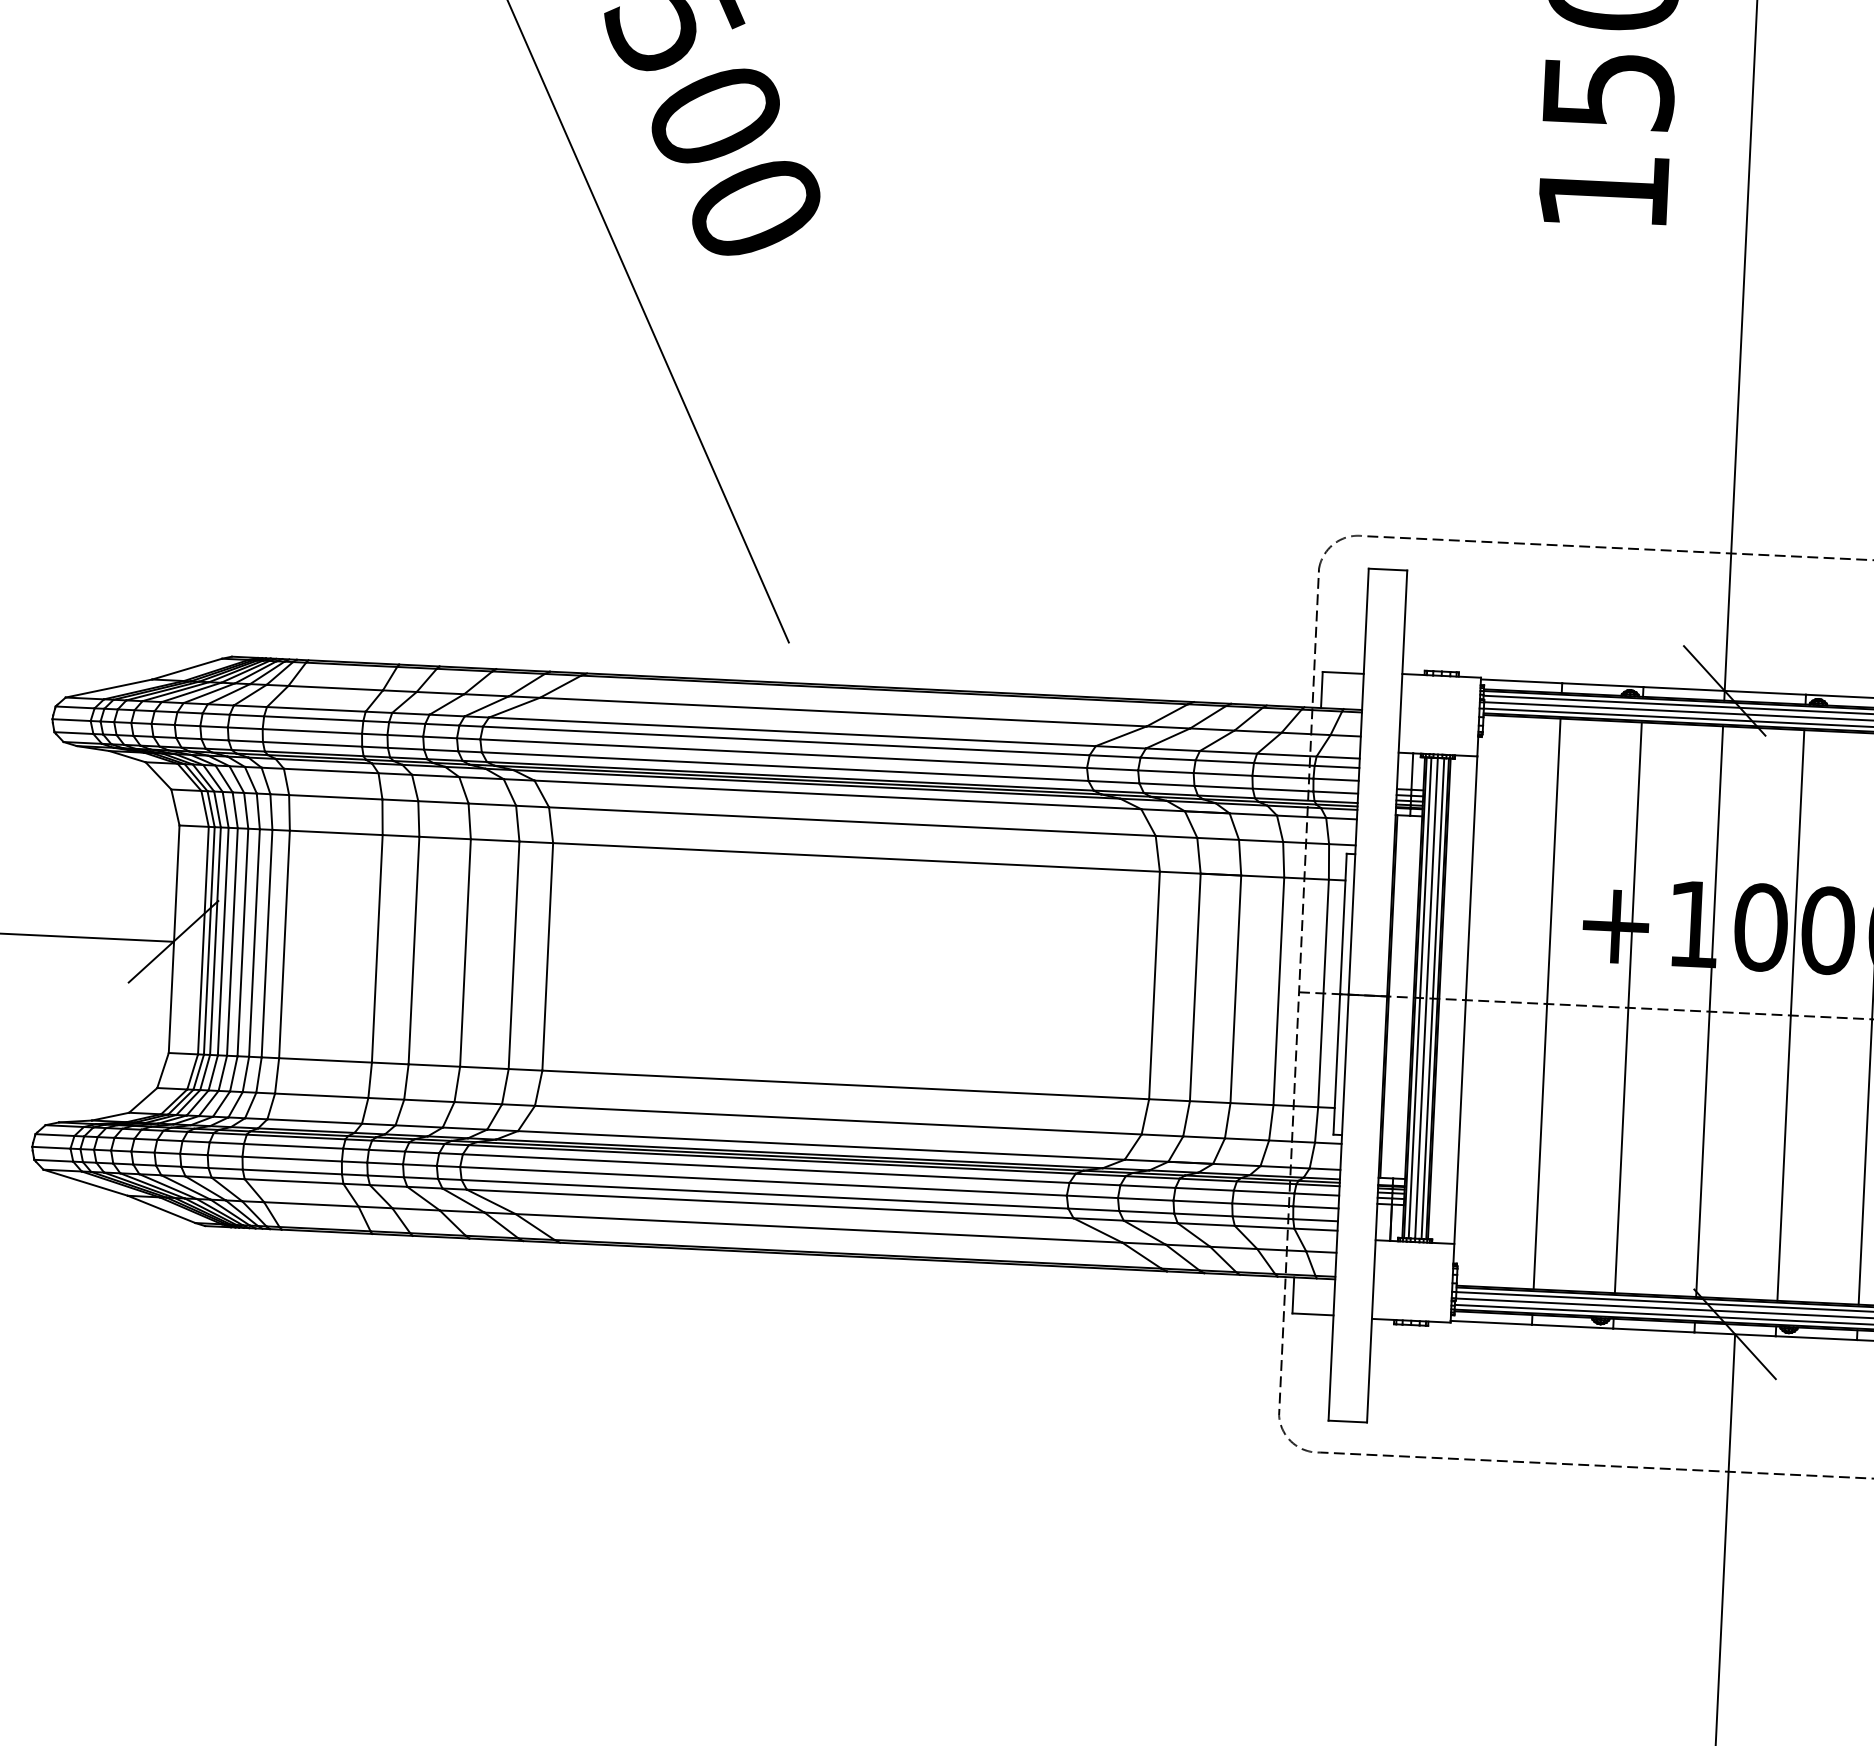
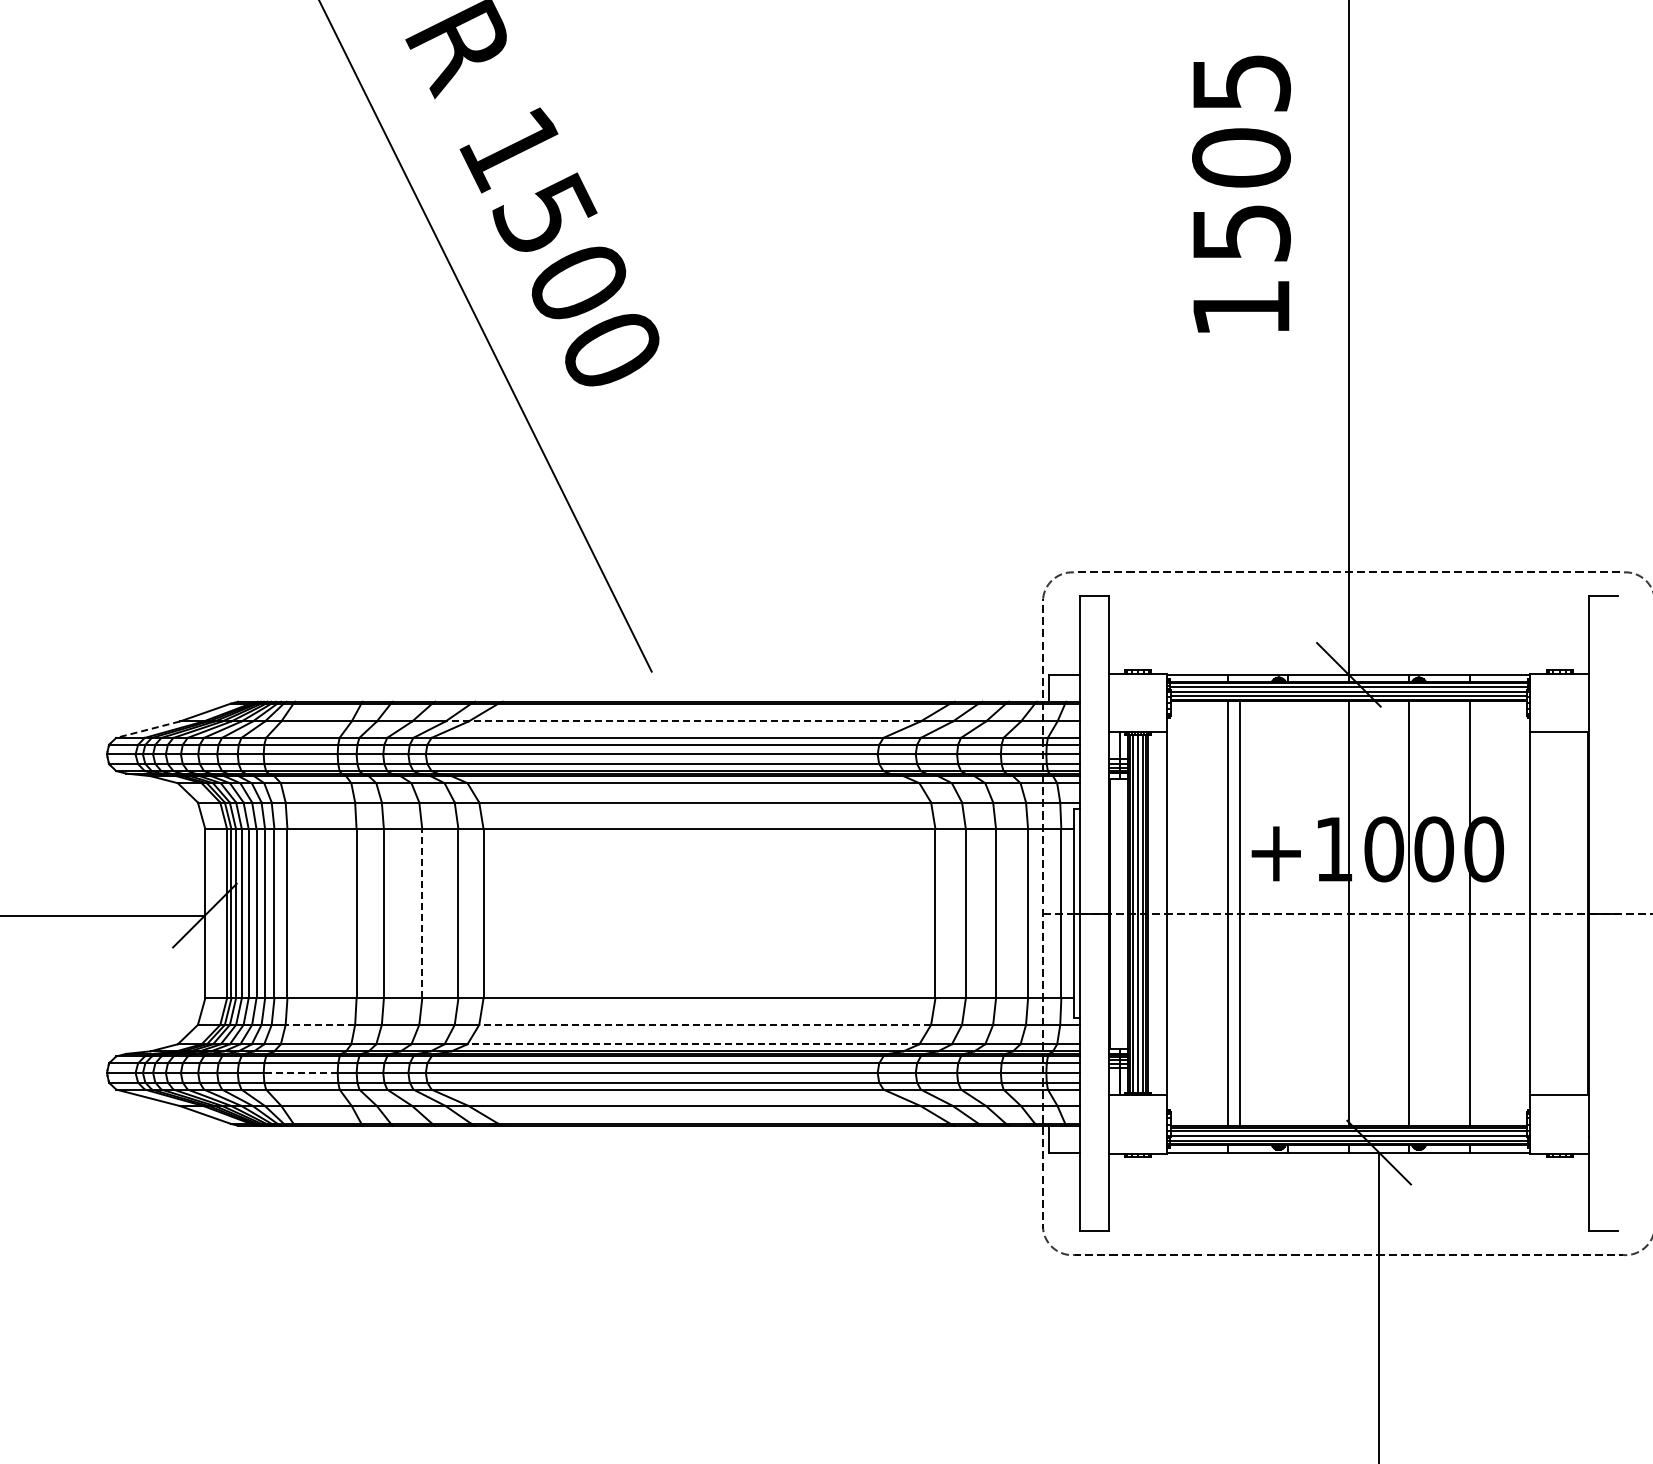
line: (109, 688) -> (148, 729), solid -> dashed
line: (828, 711) -> (683, 721), solid -> dashed
line: (465, 952) -> (422, 913), solid -> dashed
line: (1628, 1007) -> (1240, 913), moved
line: (321, 1095) -> (320, 1024), solid -> dashed
line: (838, 1119) -> (705, 1024), solid -> dashed
line: (821, 1145) -> (693, 1044), solid -> dashed
line: (291, 1159) -> (300, 1073), solid -> dashed

